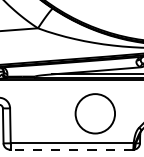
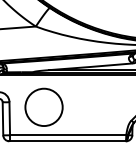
circle: (94, 112) -> (43, 106), moved
line: (71, 149) -> (67, 141), dashed -> solid

